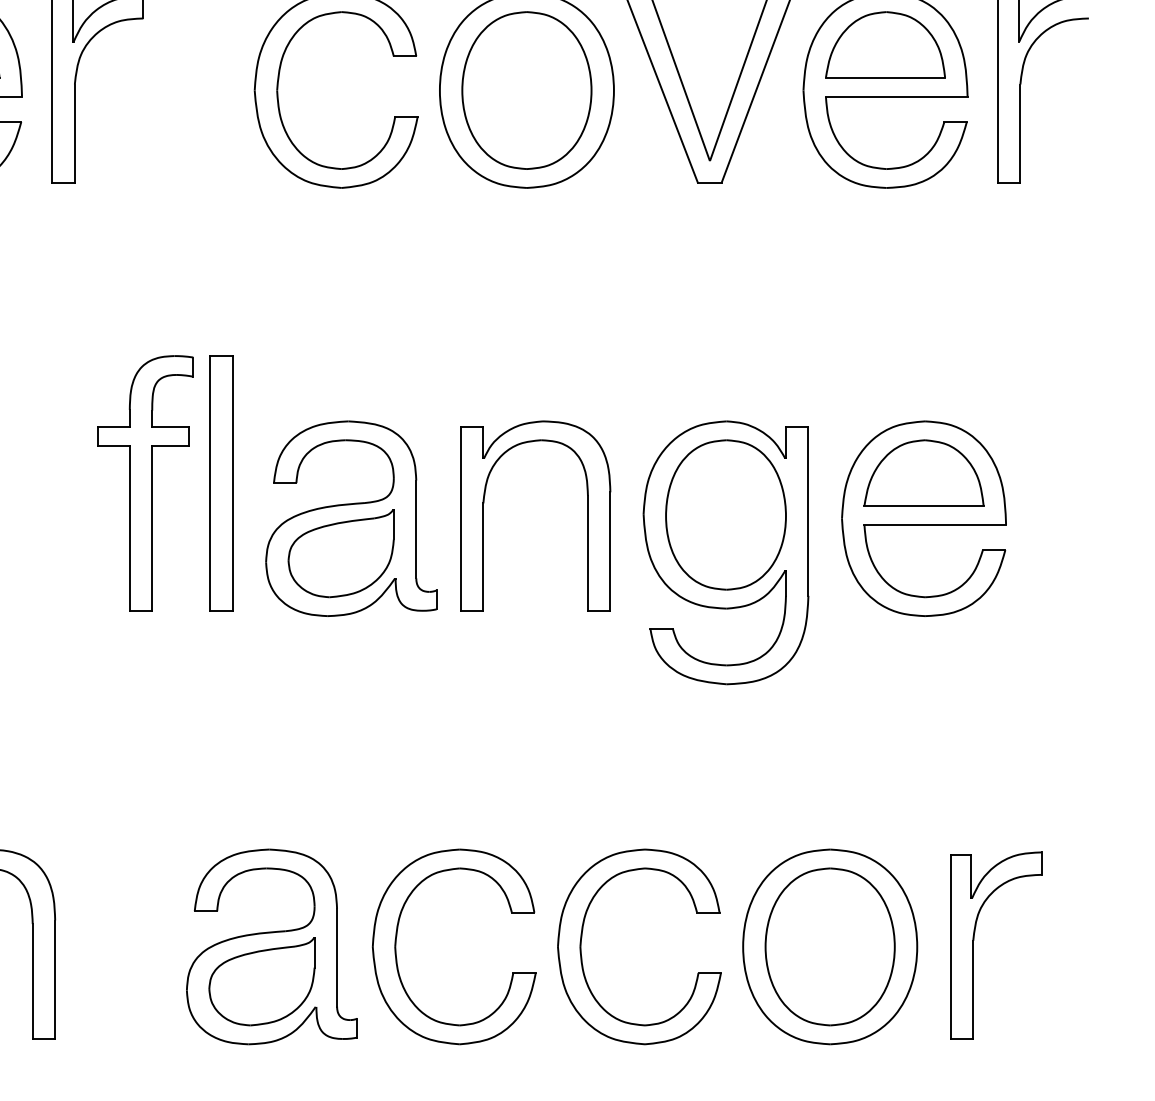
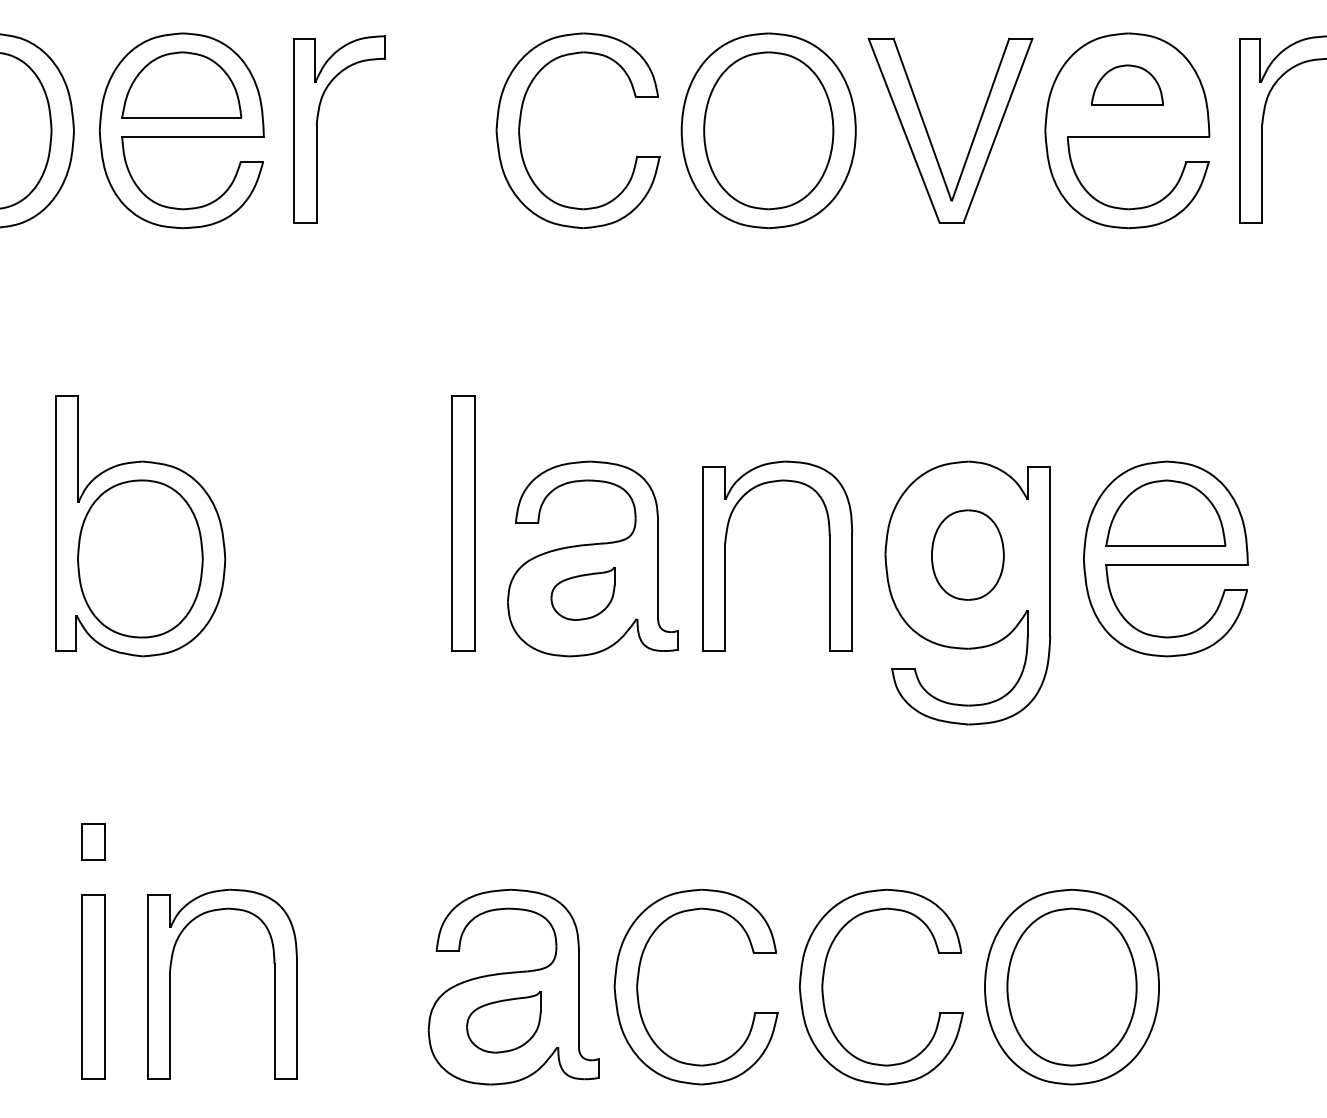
part: (885, 44) -> (1127, 84), size x0.6
part: (145, 483) -> (387, 523), removed
part: (725, 514) -> (967, 554), size x0.6
part: (340, 553) -> (582, 593), size x0.6
part: (974, 940) -> (1216, 980), removed
part: (261, 982) -> (503, 1022), size x0.7

